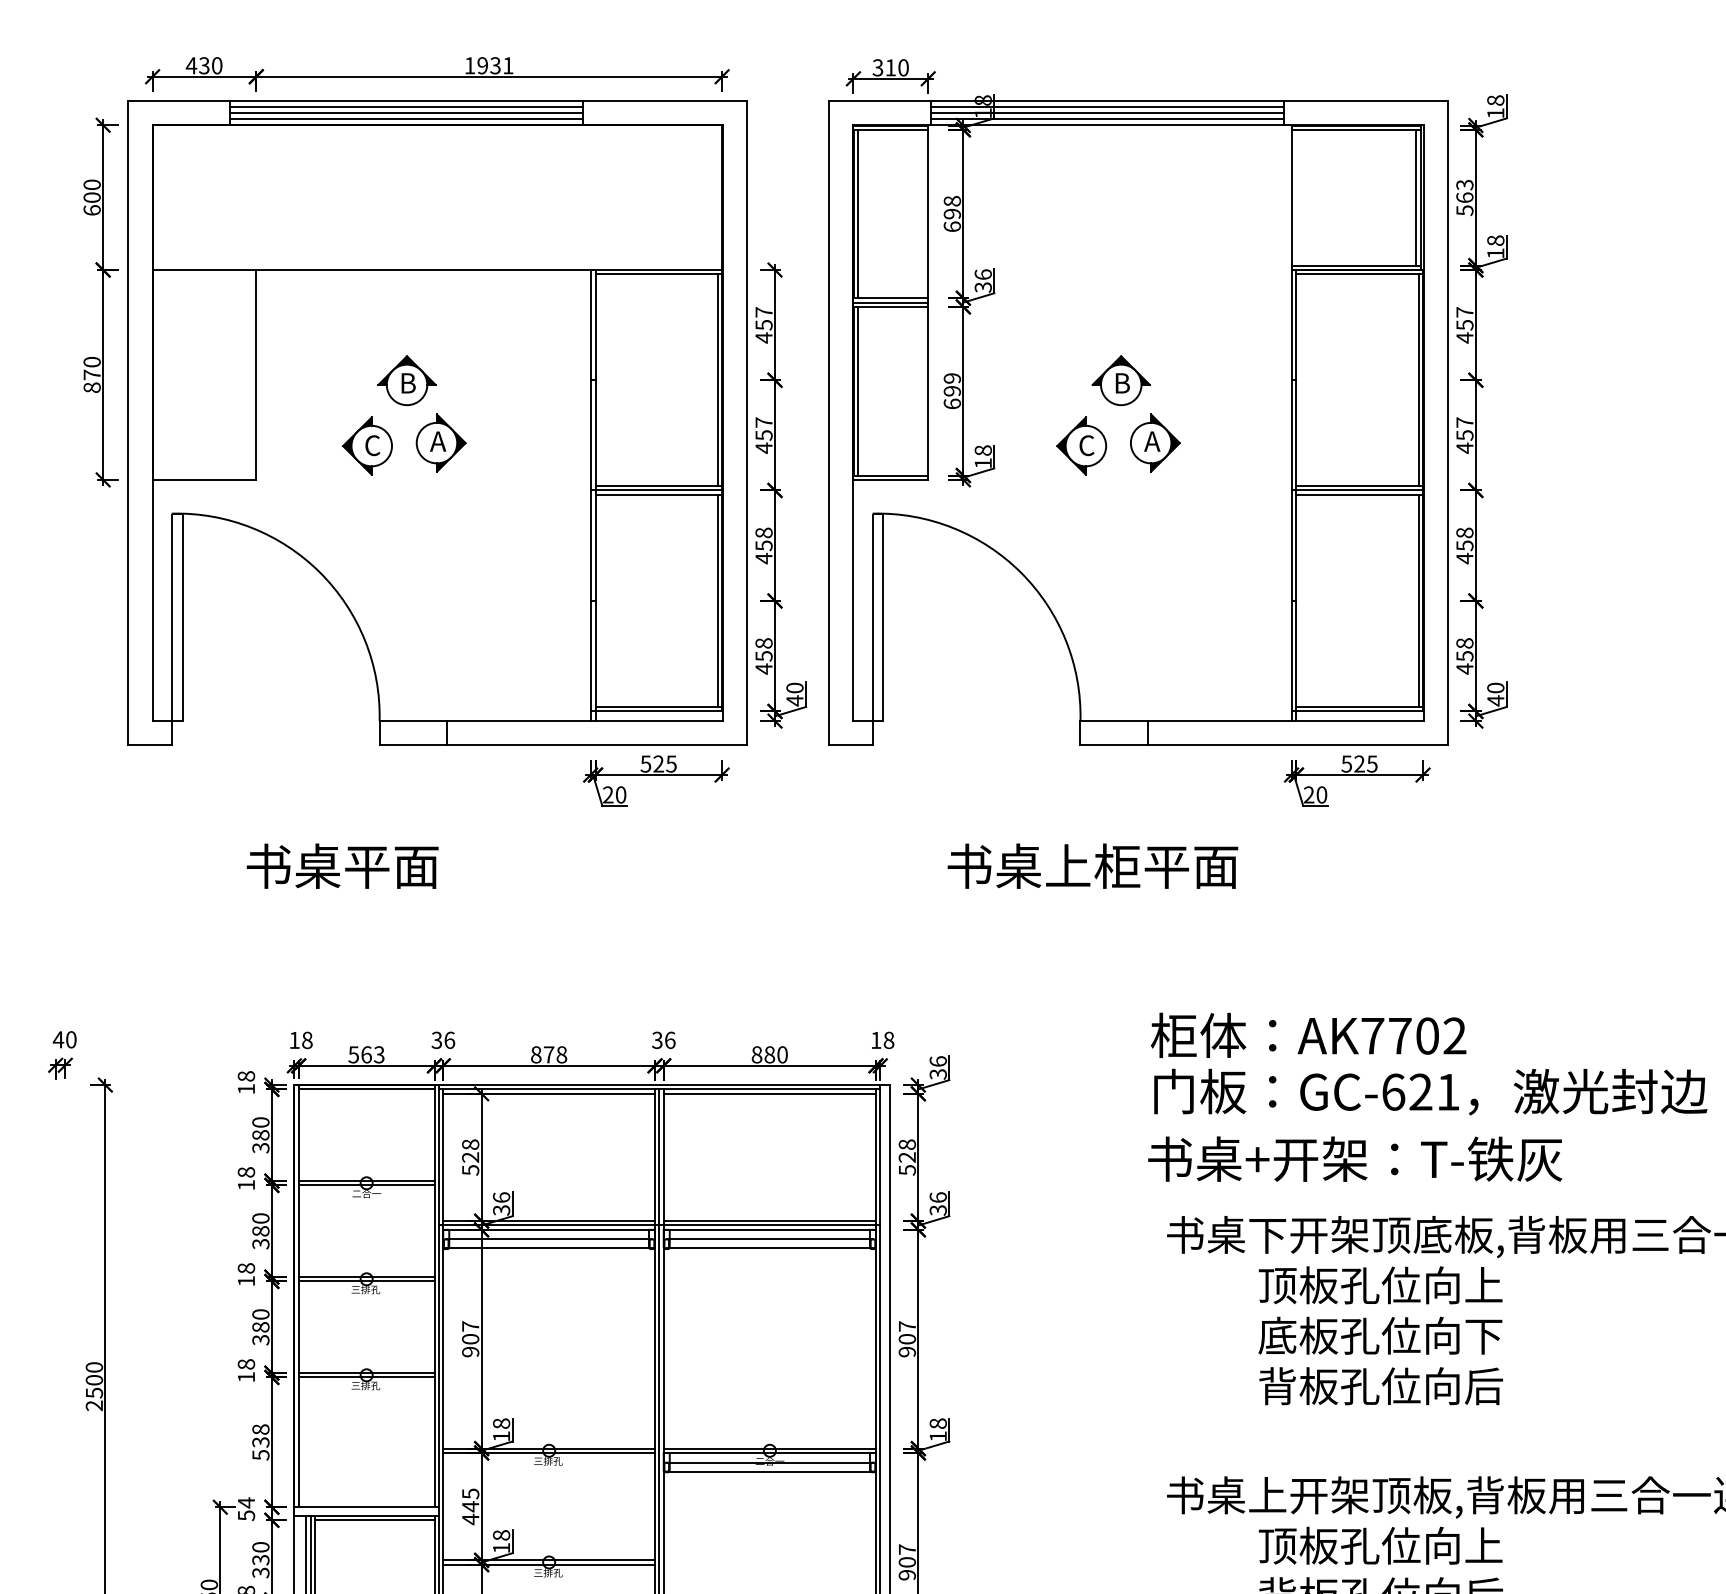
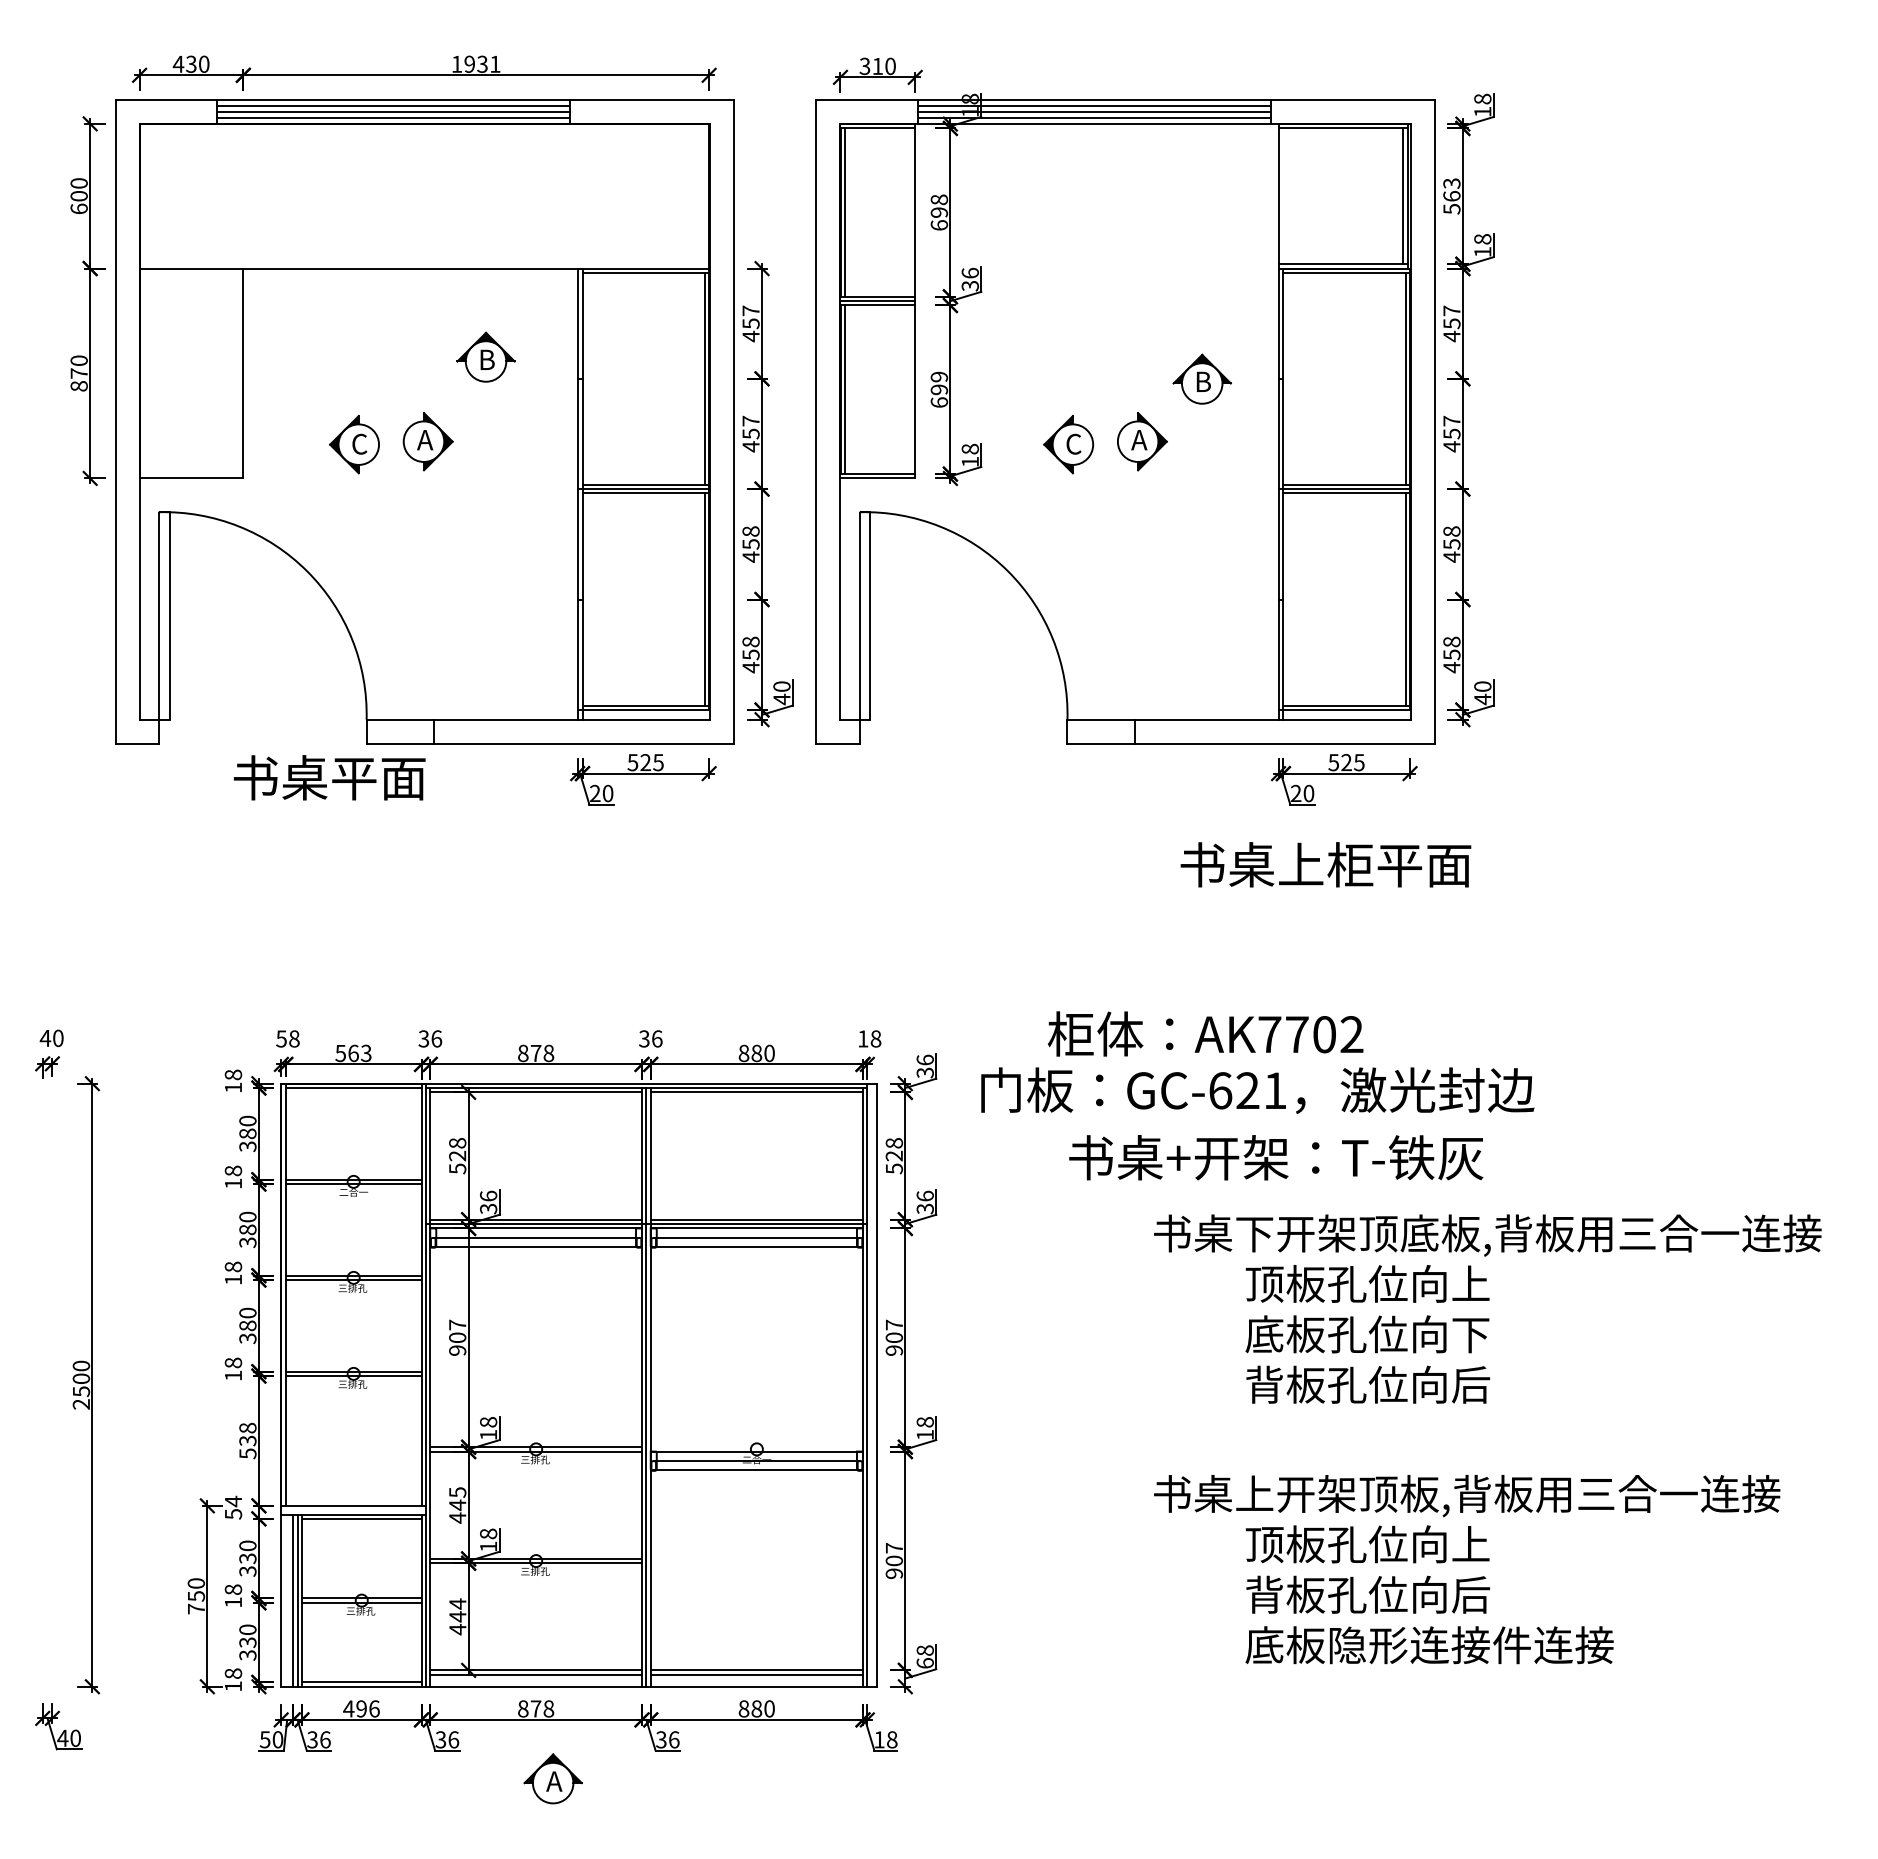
part: (406, 379) -> (485, 356), moved
part: (1120, 379) -> (1201, 378), moved
text: (342, 865) -> (329, 777), moved
text: (1092, 865) -> (1325, 864), moved
text: (1308, 1034) -> (1205, 1033), moved
text: (294, 1039) -> (281, 1038), 18 -> 58
text: (1430, 1091) -> (1257, 1090), moved
text: (1355, 1158) -> (1276, 1157), moved
line: (769, 1448) -> (756, 1447), removed

